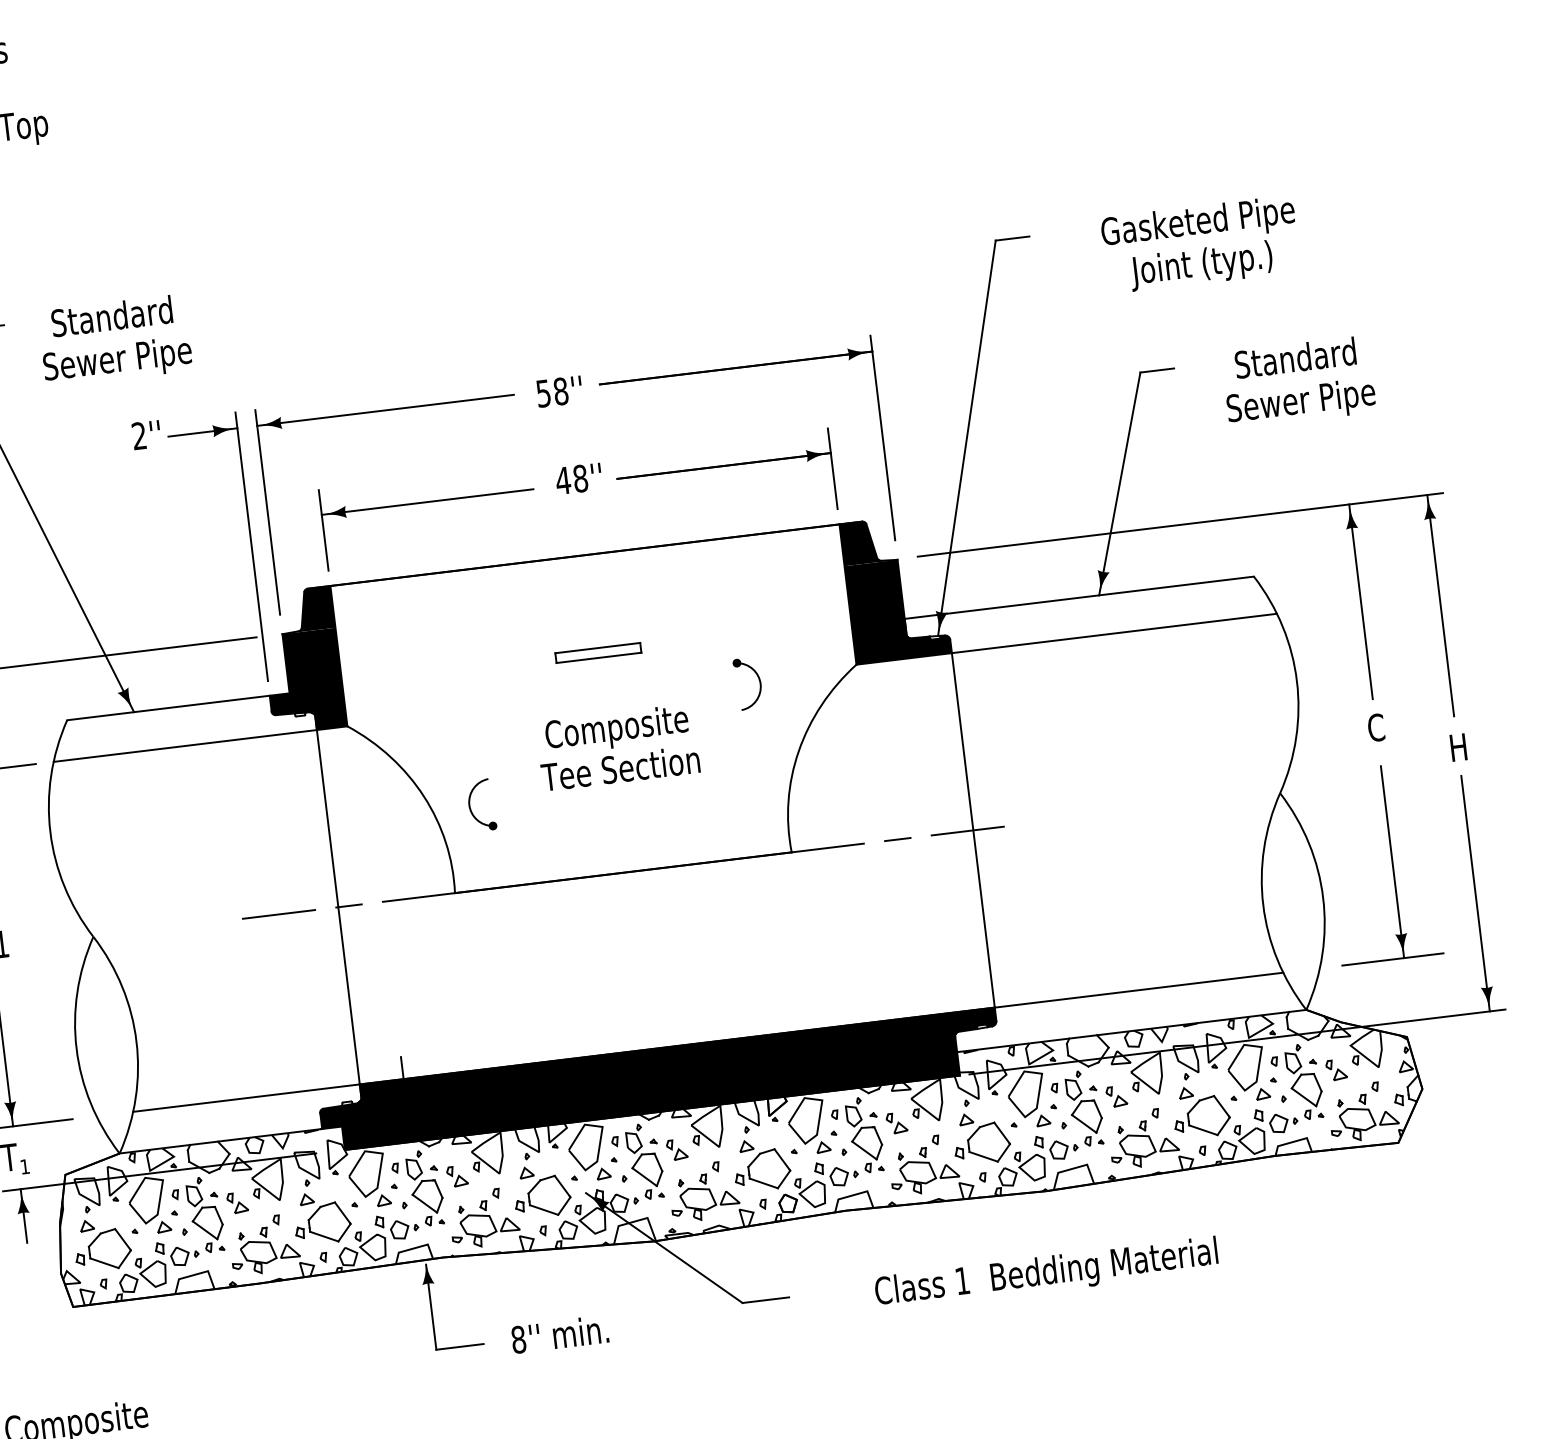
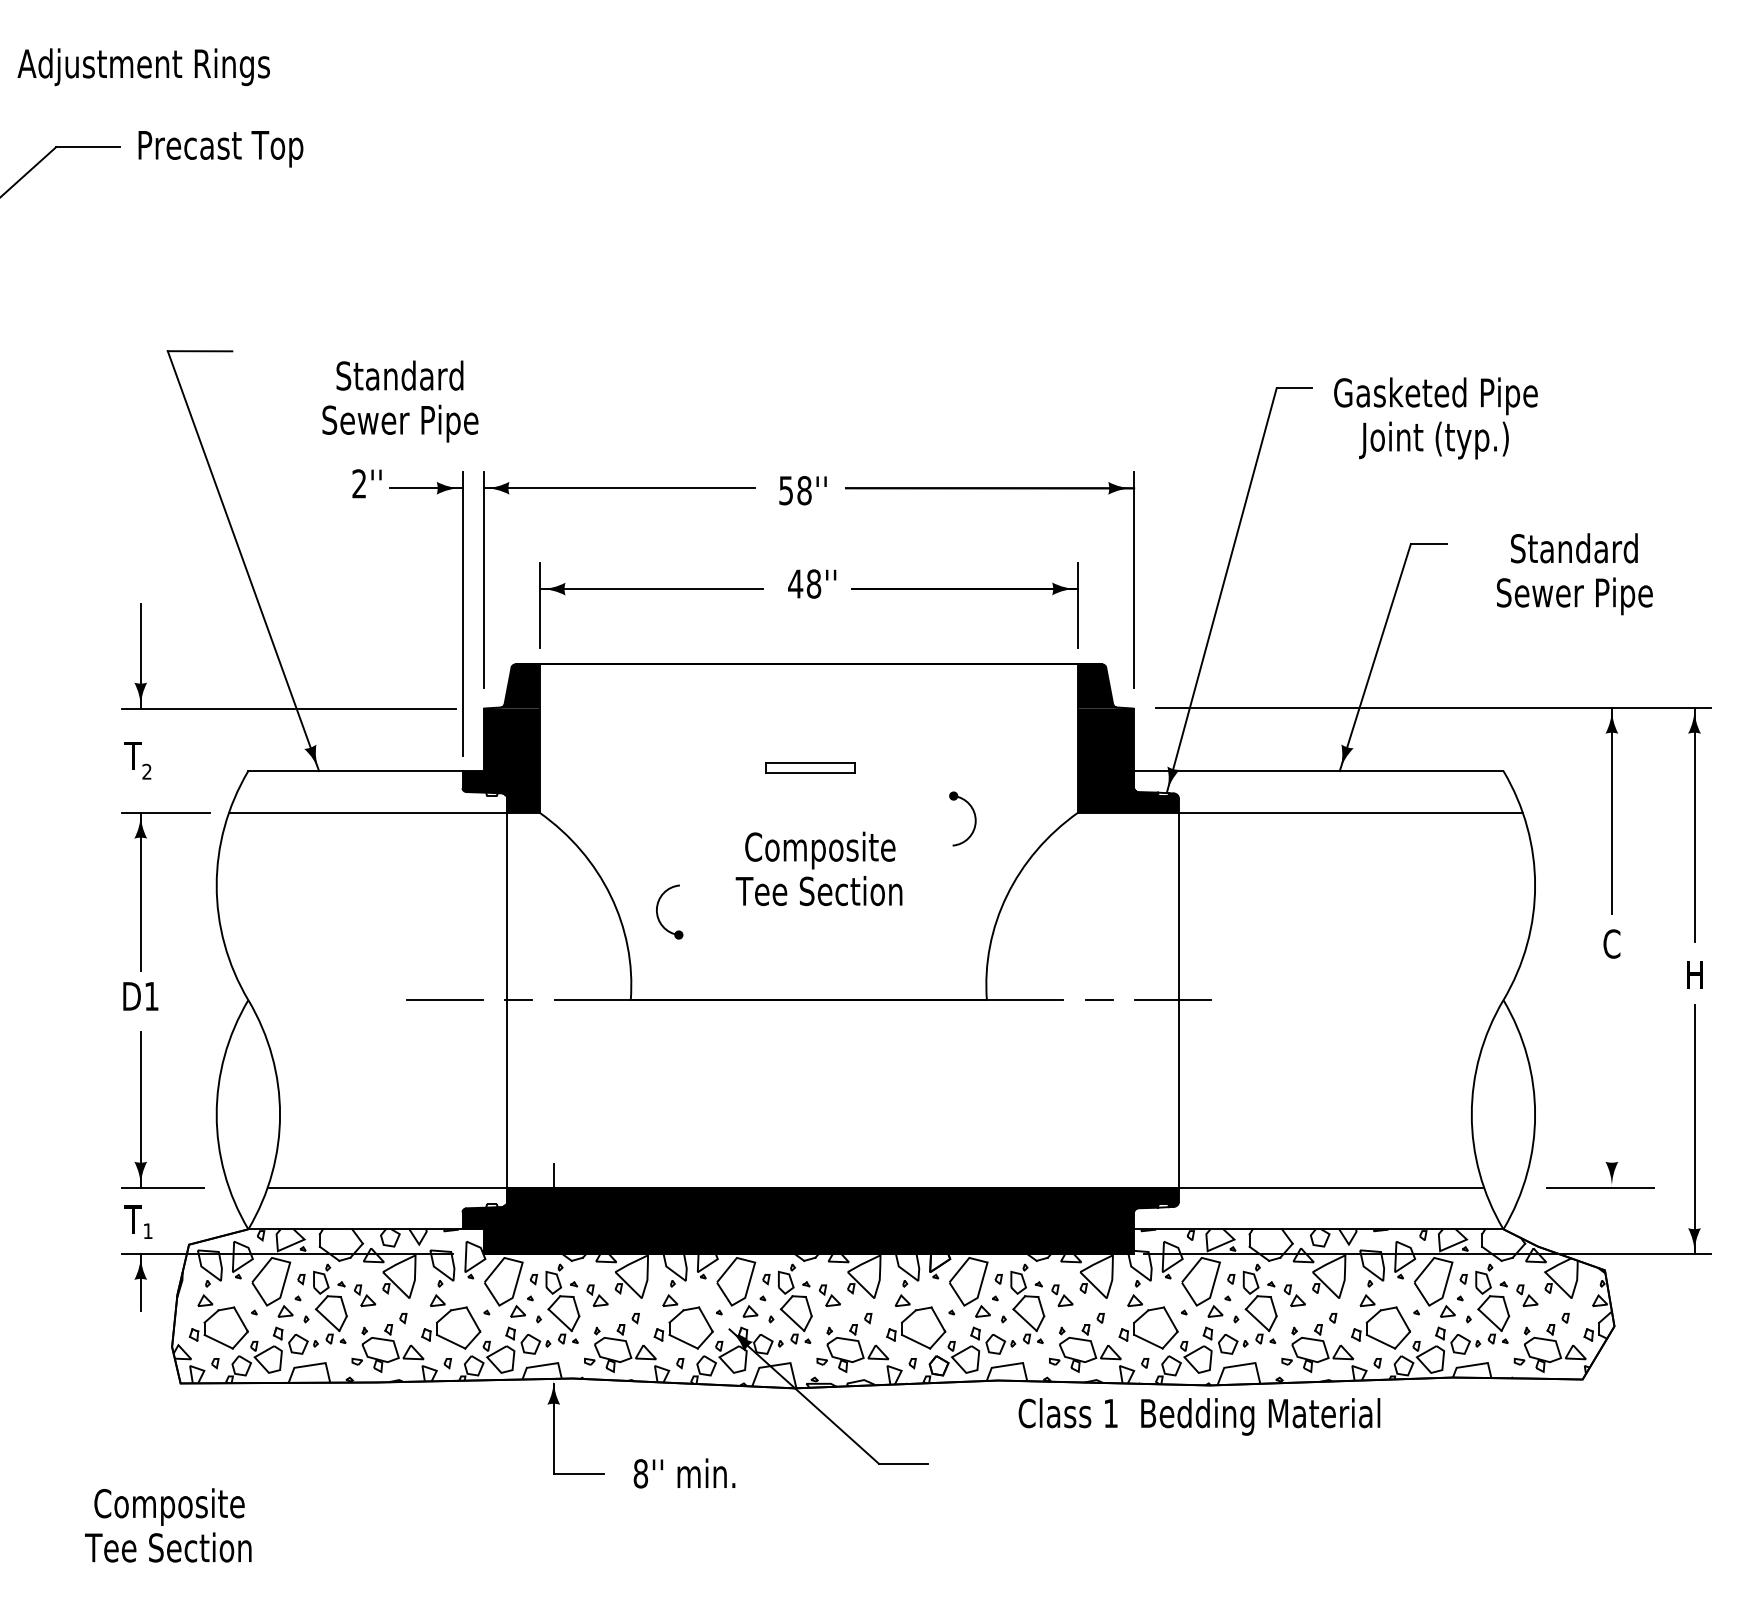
text: (1200, 244) -> (1435, 418), moved
text: (115, 340) -> (400, 401), moved
line: (1392, 861) -> (1611, 1085), removed
text: (1046, 1273) -> (1199, 1416), moved

